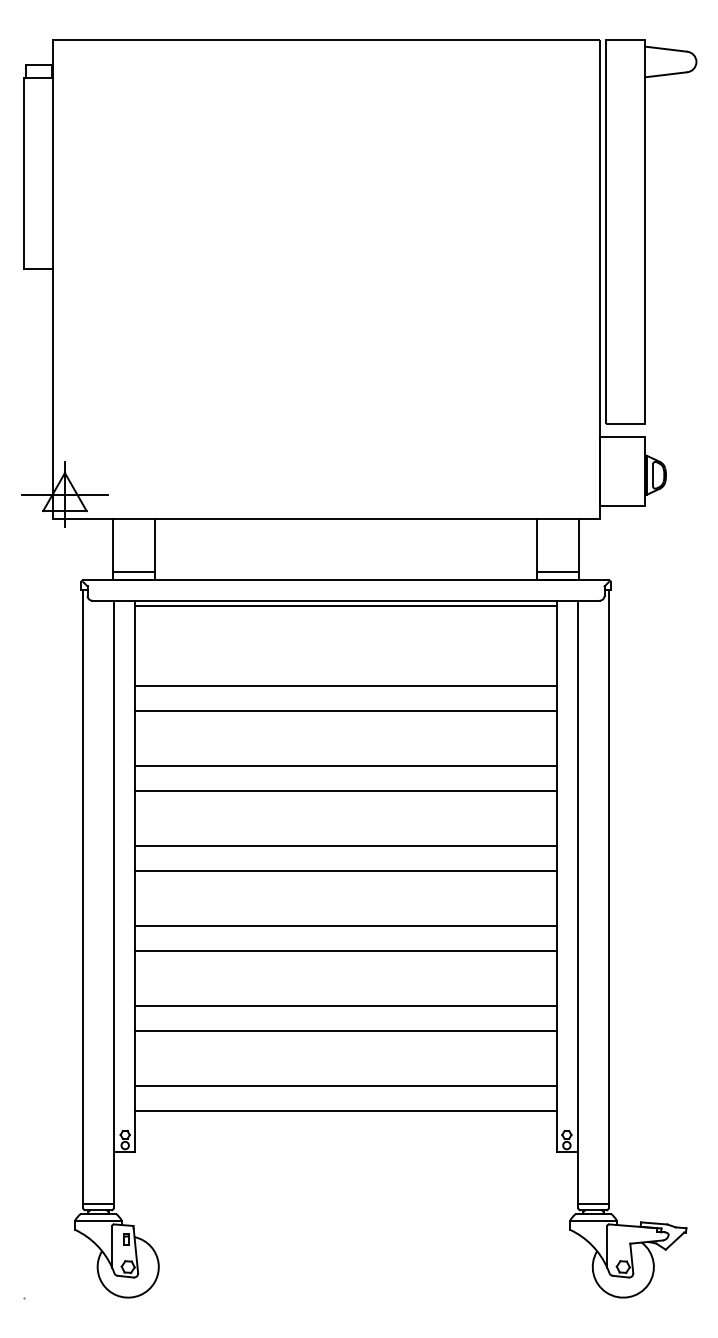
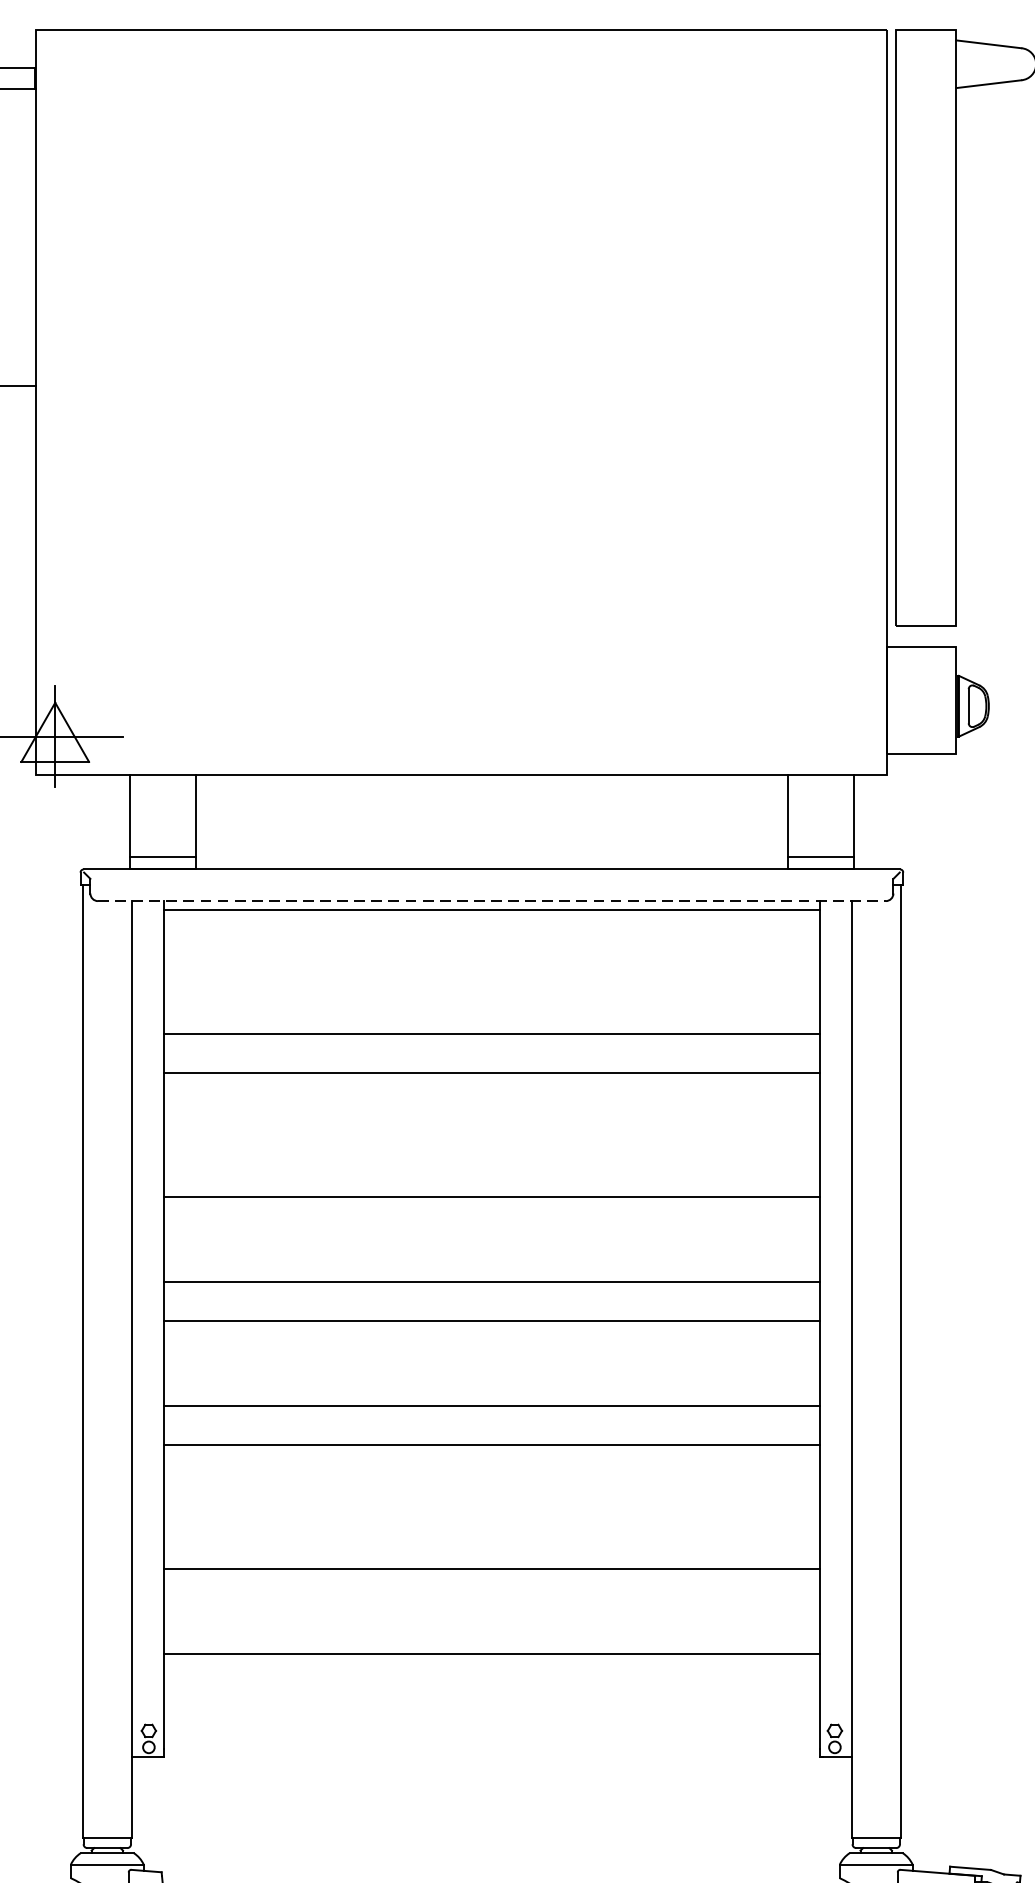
line: (346, 600) -> (492, 900), solid -> dashed
line: (346, 766) -> (492, 1158), removed
line: (346, 1005) -> (492, 1529), removed
line: (346, 1110) -> (492, 1692), removed

